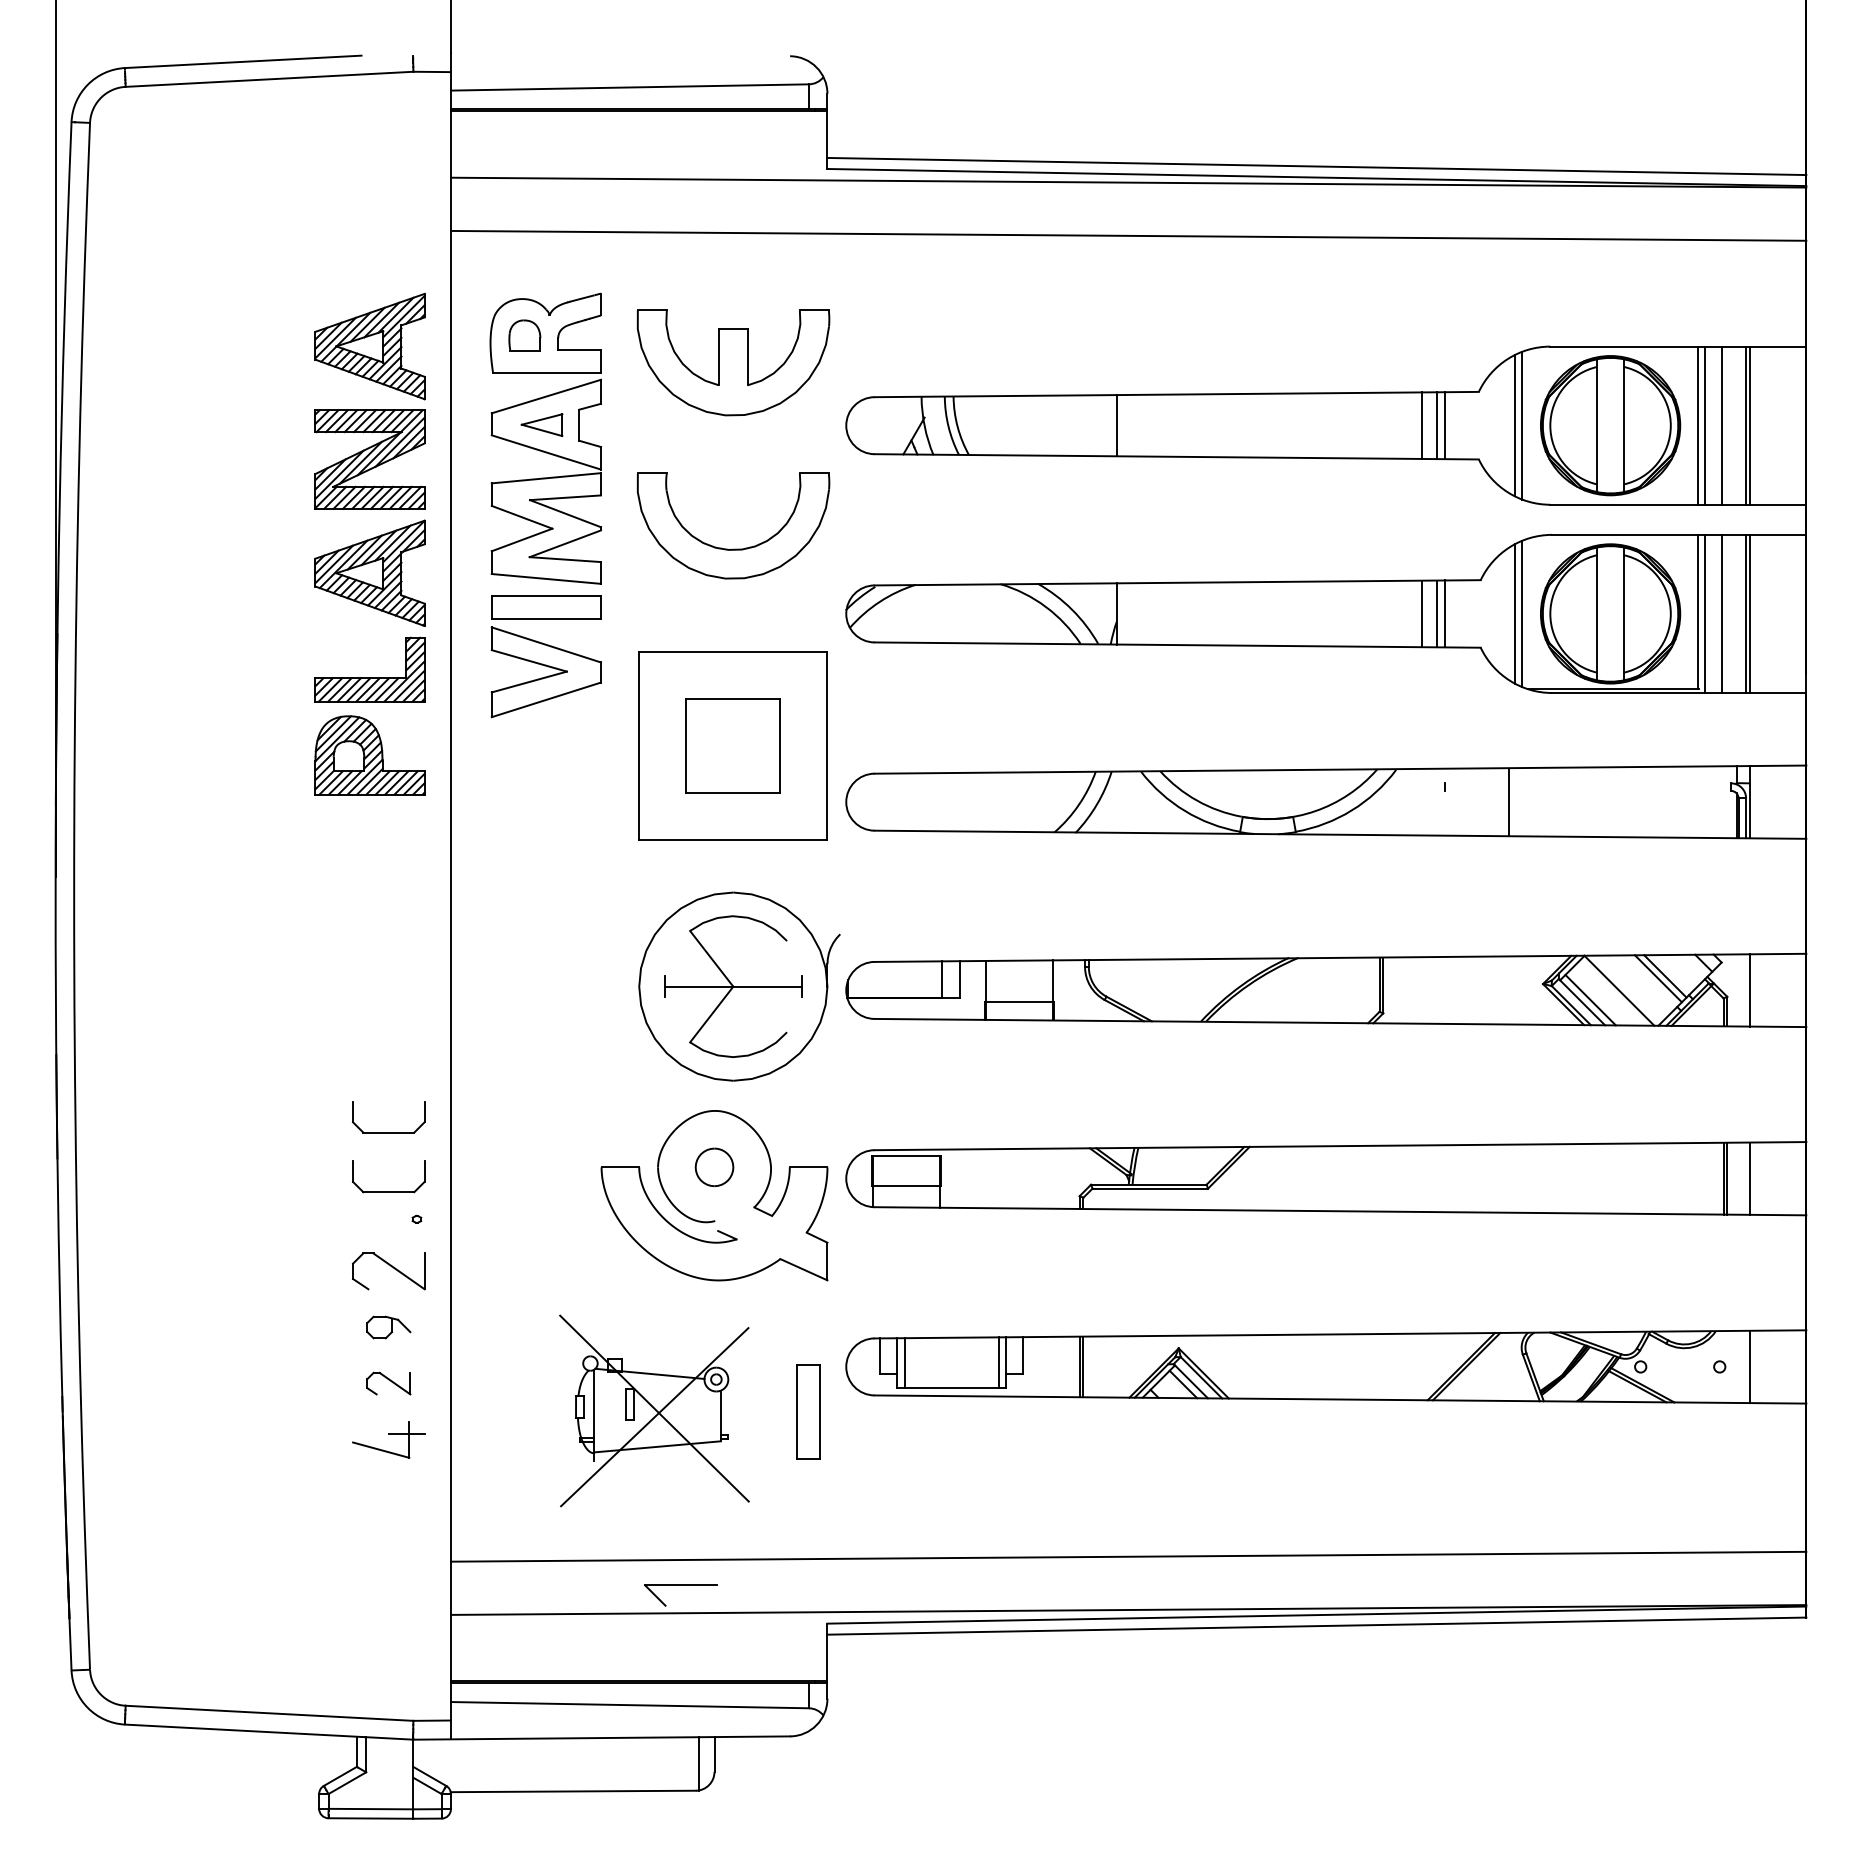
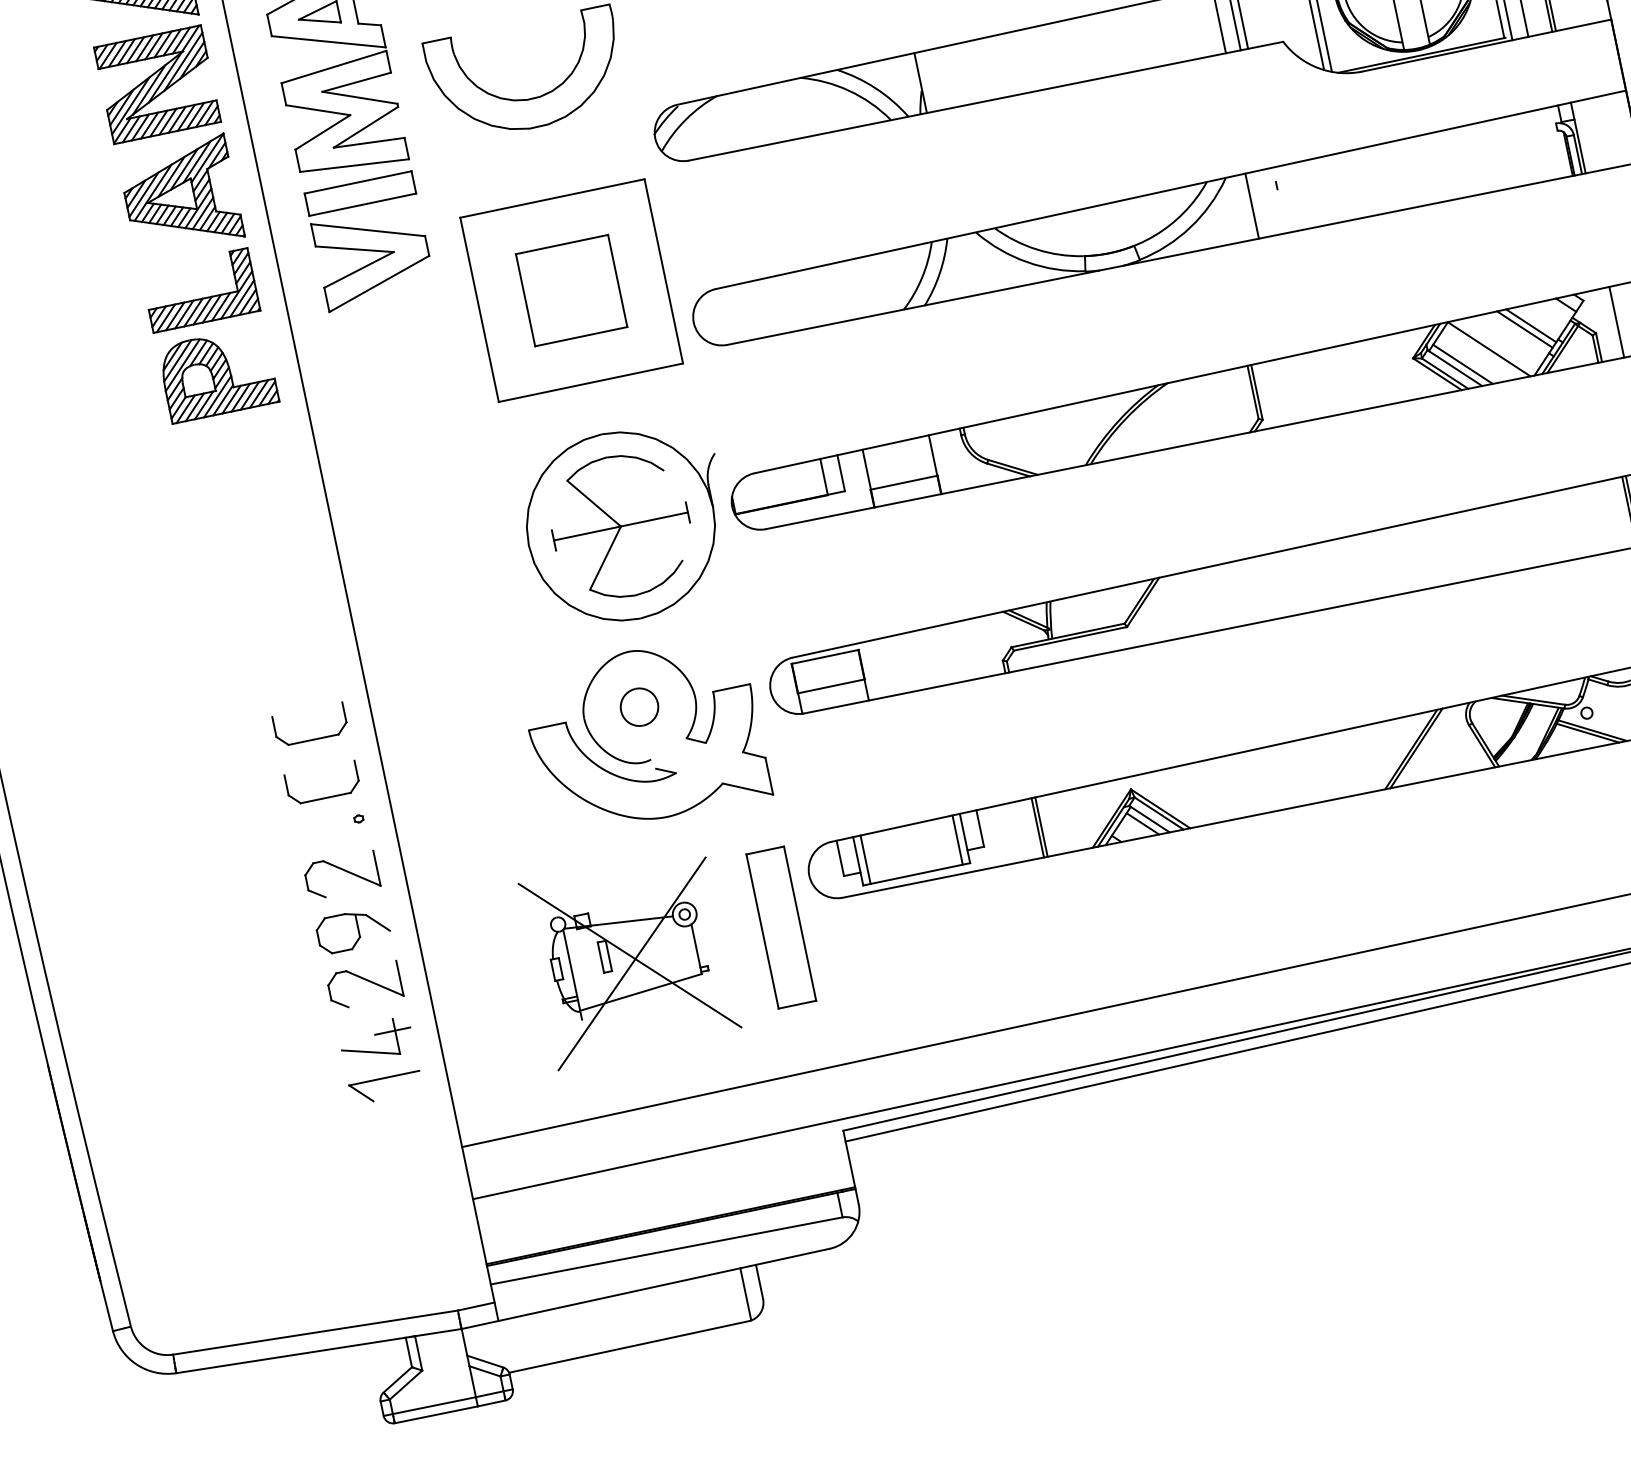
line: (1508, 801) -> (1251, 205), moved
part: (388, 1327) -> (353, 930), size x1.67
part: (388, 1383) -> (364, 985), size x1.67
part: (807, 1411) -> (780, 927), size x1.67
part: (680, 1585) -> (384, 1078), moved

